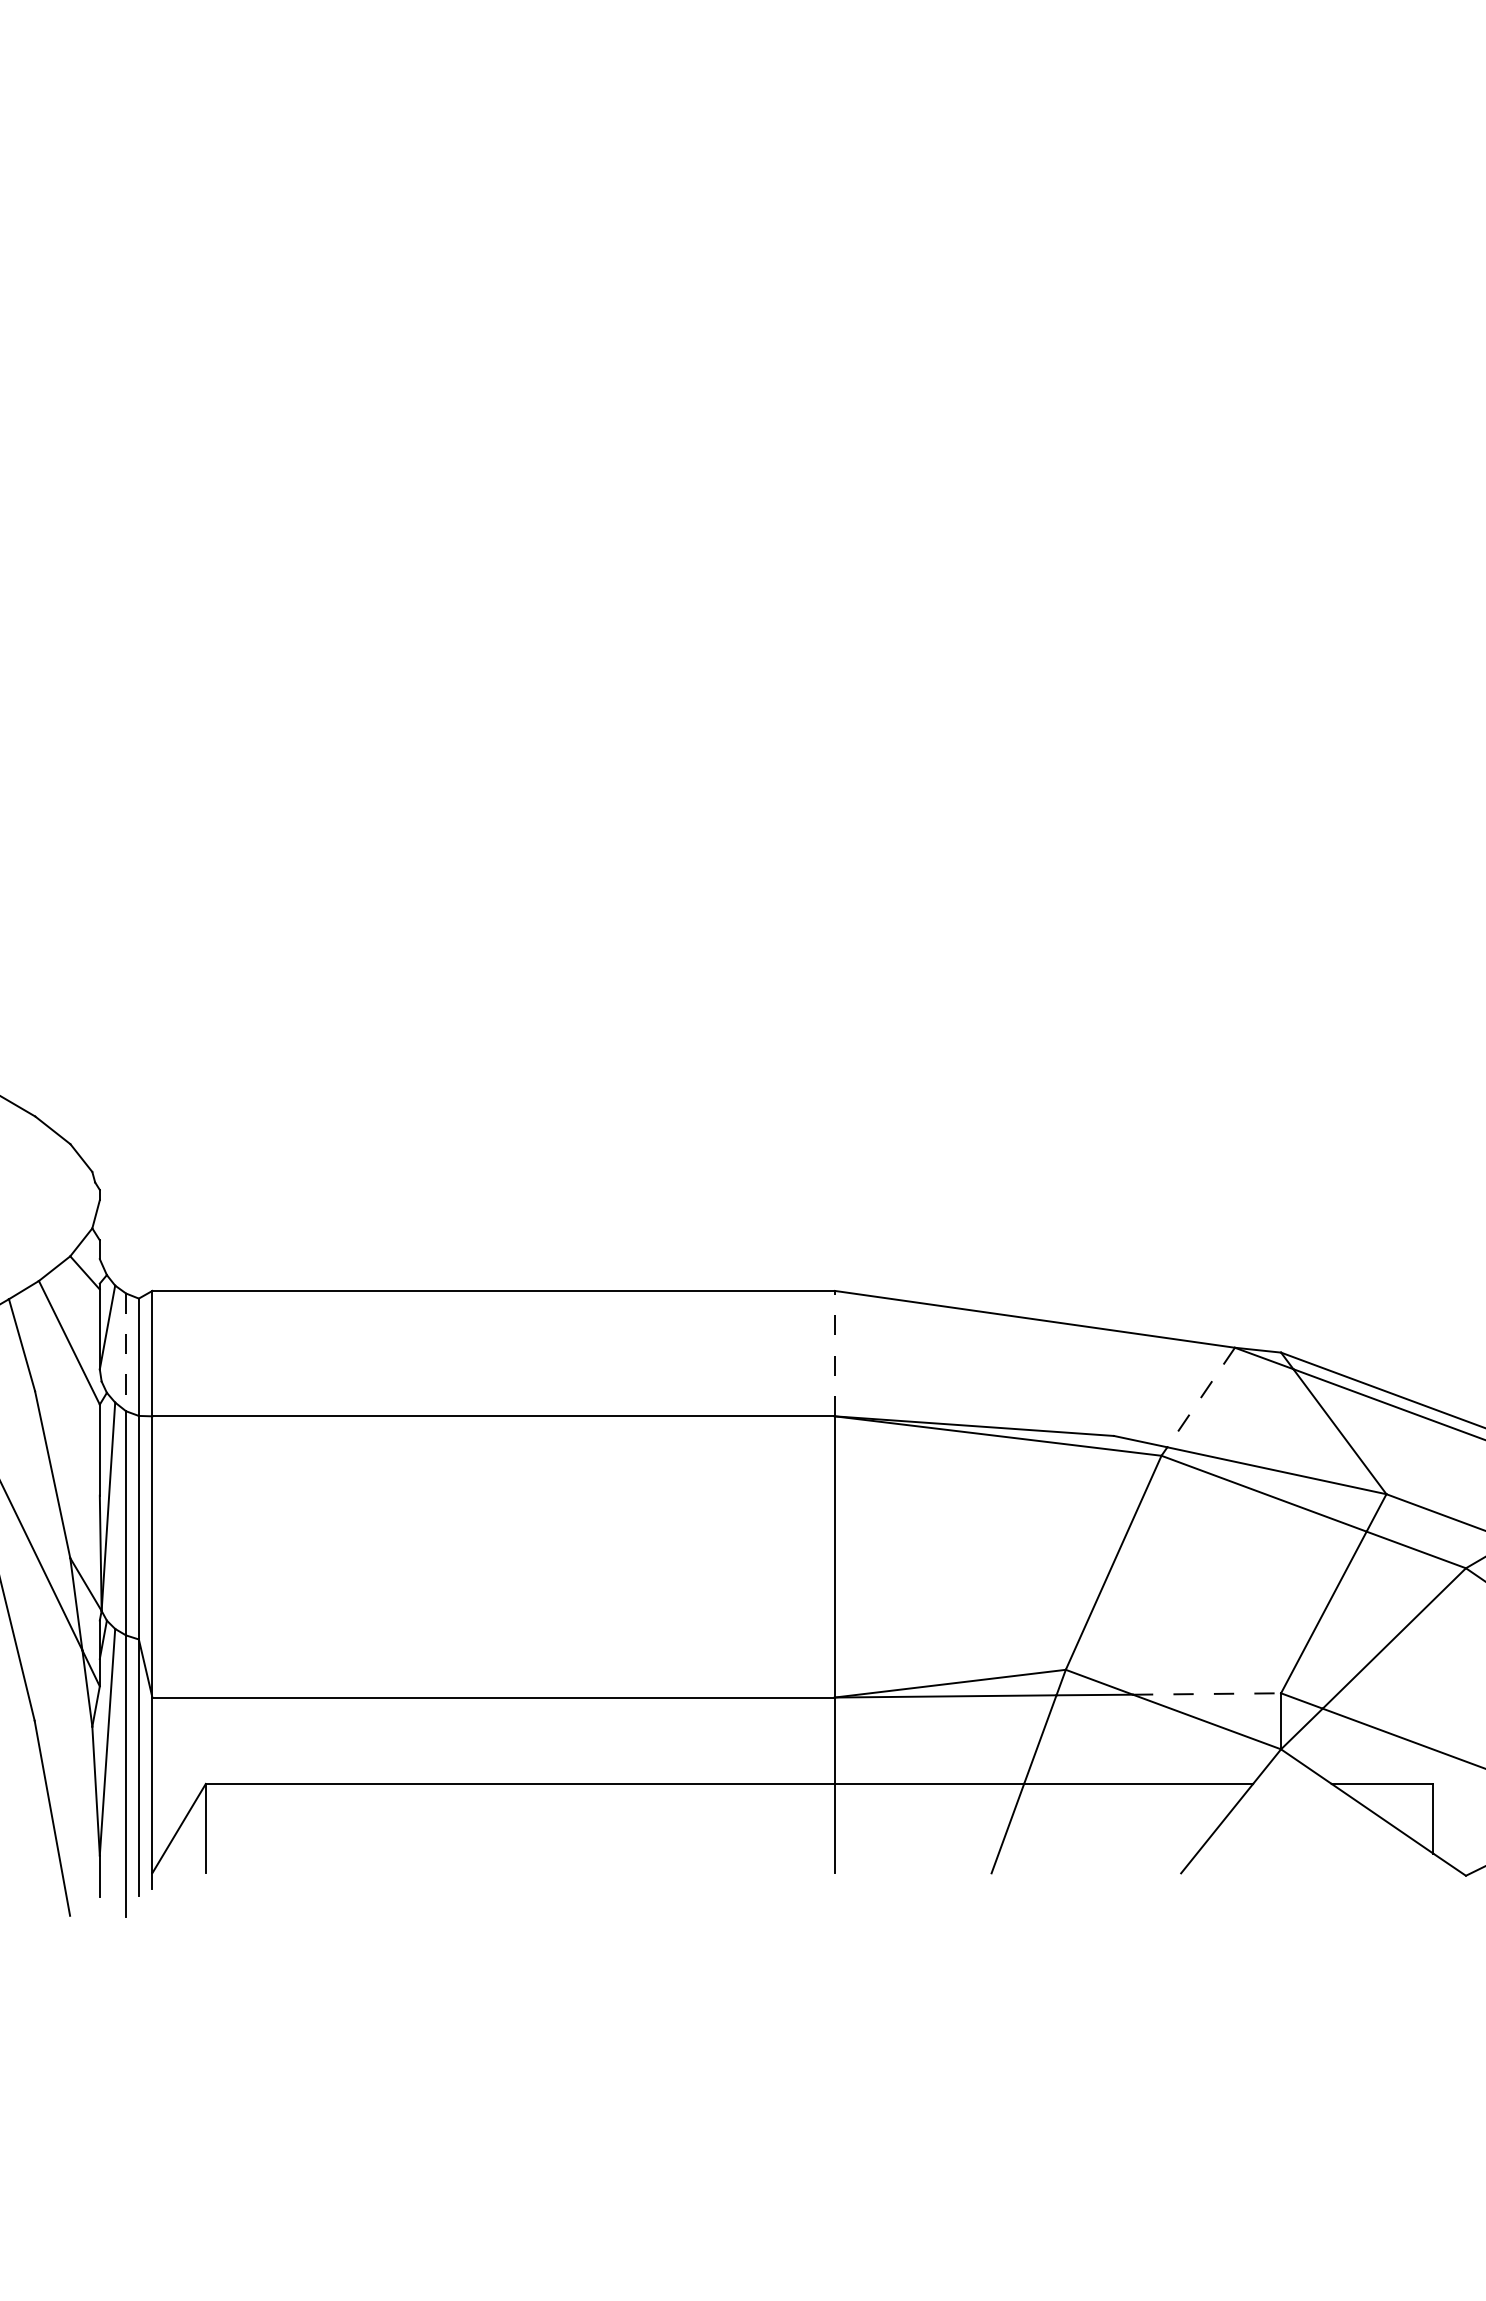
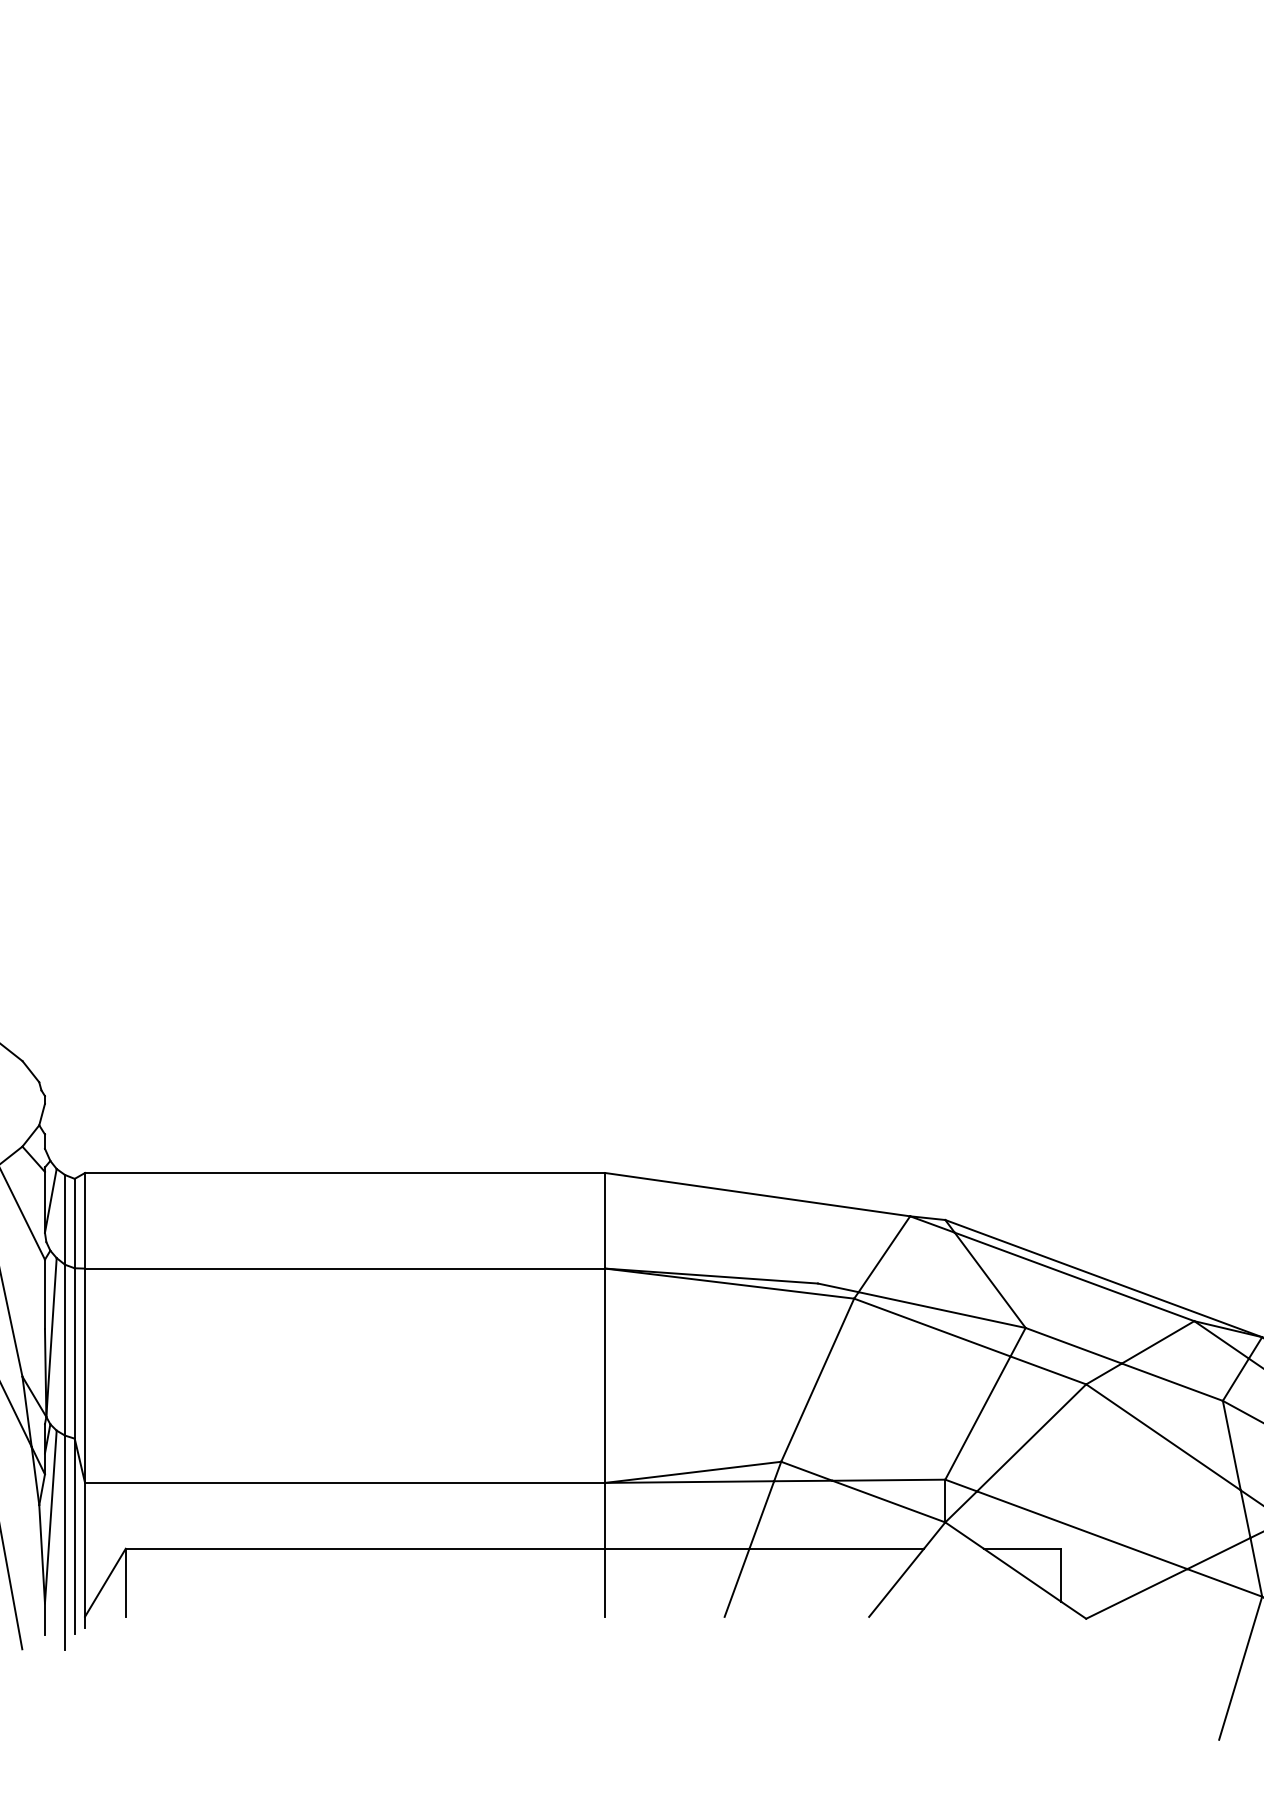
line: (126, 1351) -> (65, 1219), dashed -> solid
line: (835, 1353) -> (605, 1220), dashed -> solid
line: (1201, 1397) -> (884, 1254), dashed -> solid
line: (1207, 1694) -> (889, 1480), dashed -> solid

